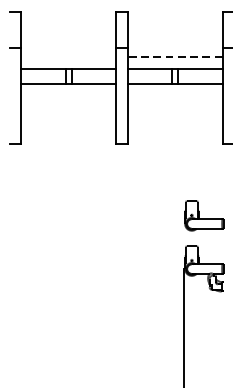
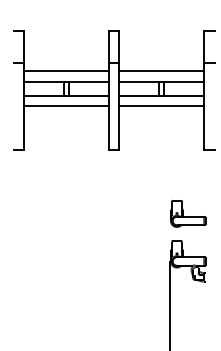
line: (68, 57) -> (66, 71), added
line: (174, 57) -> (161, 71), dashed -> solid
line: (68, 96) -> (66, 106), added
line: (174, 96) -> (161, 106), added

